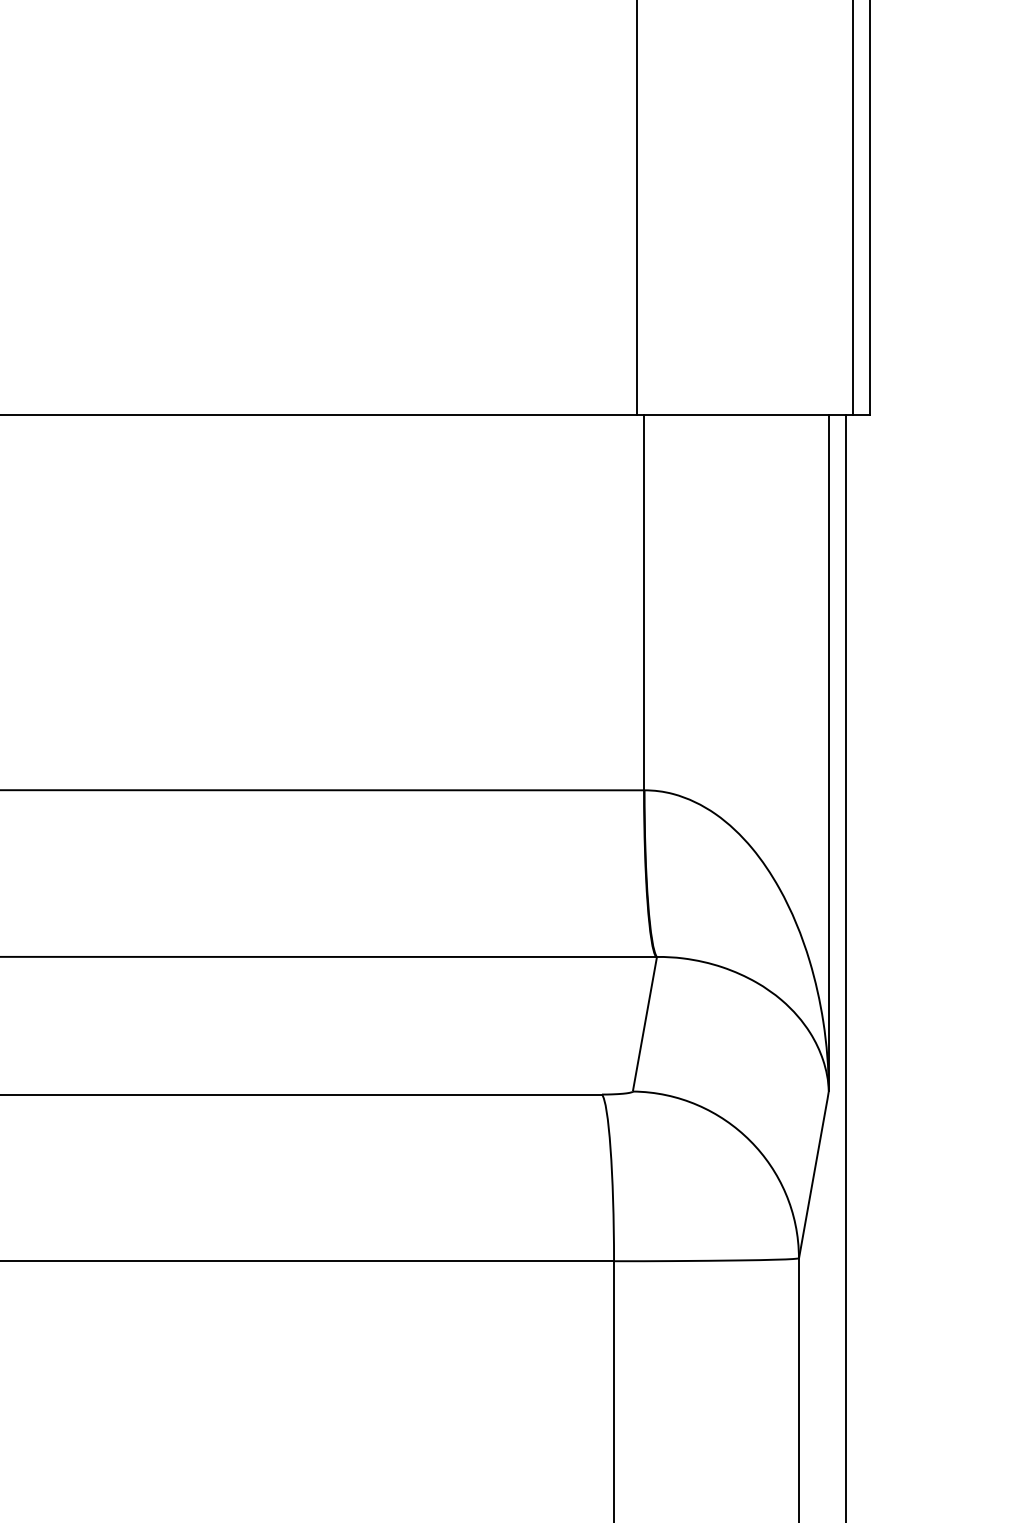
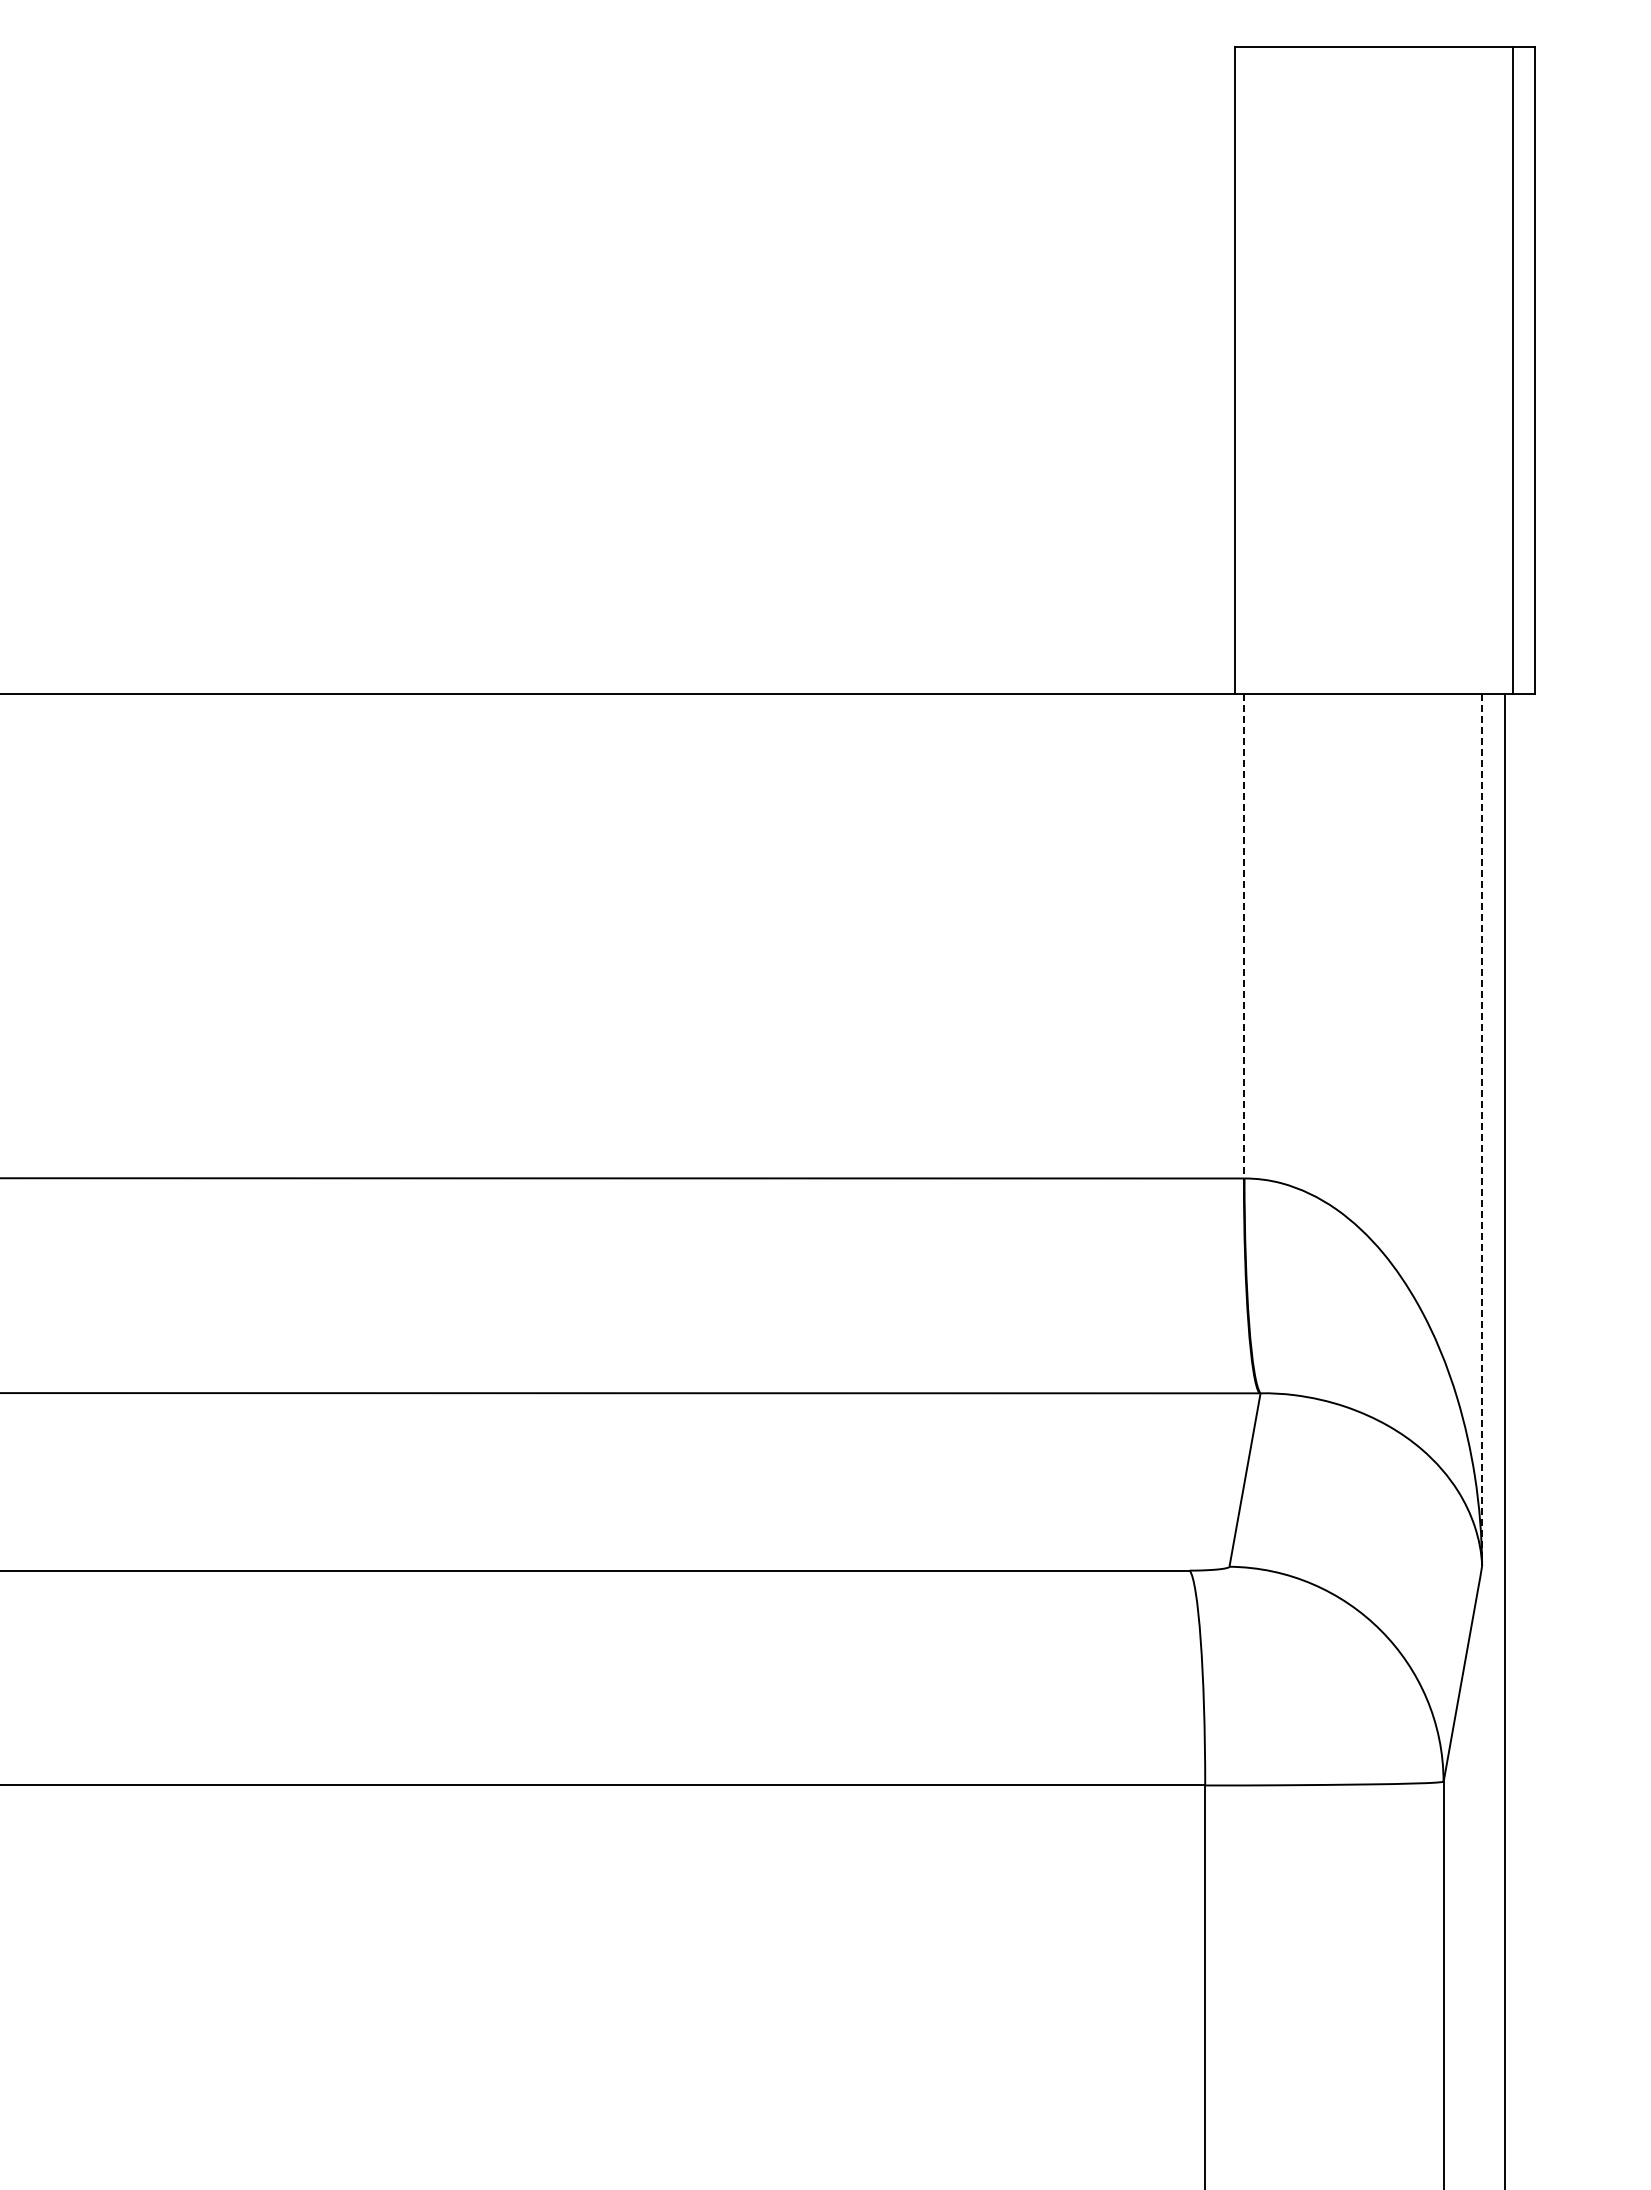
line: (643, 602) -> (1243, 936), solid -> dashed
line: (829, 753) -> (1482, 1130), solid -> dashed

